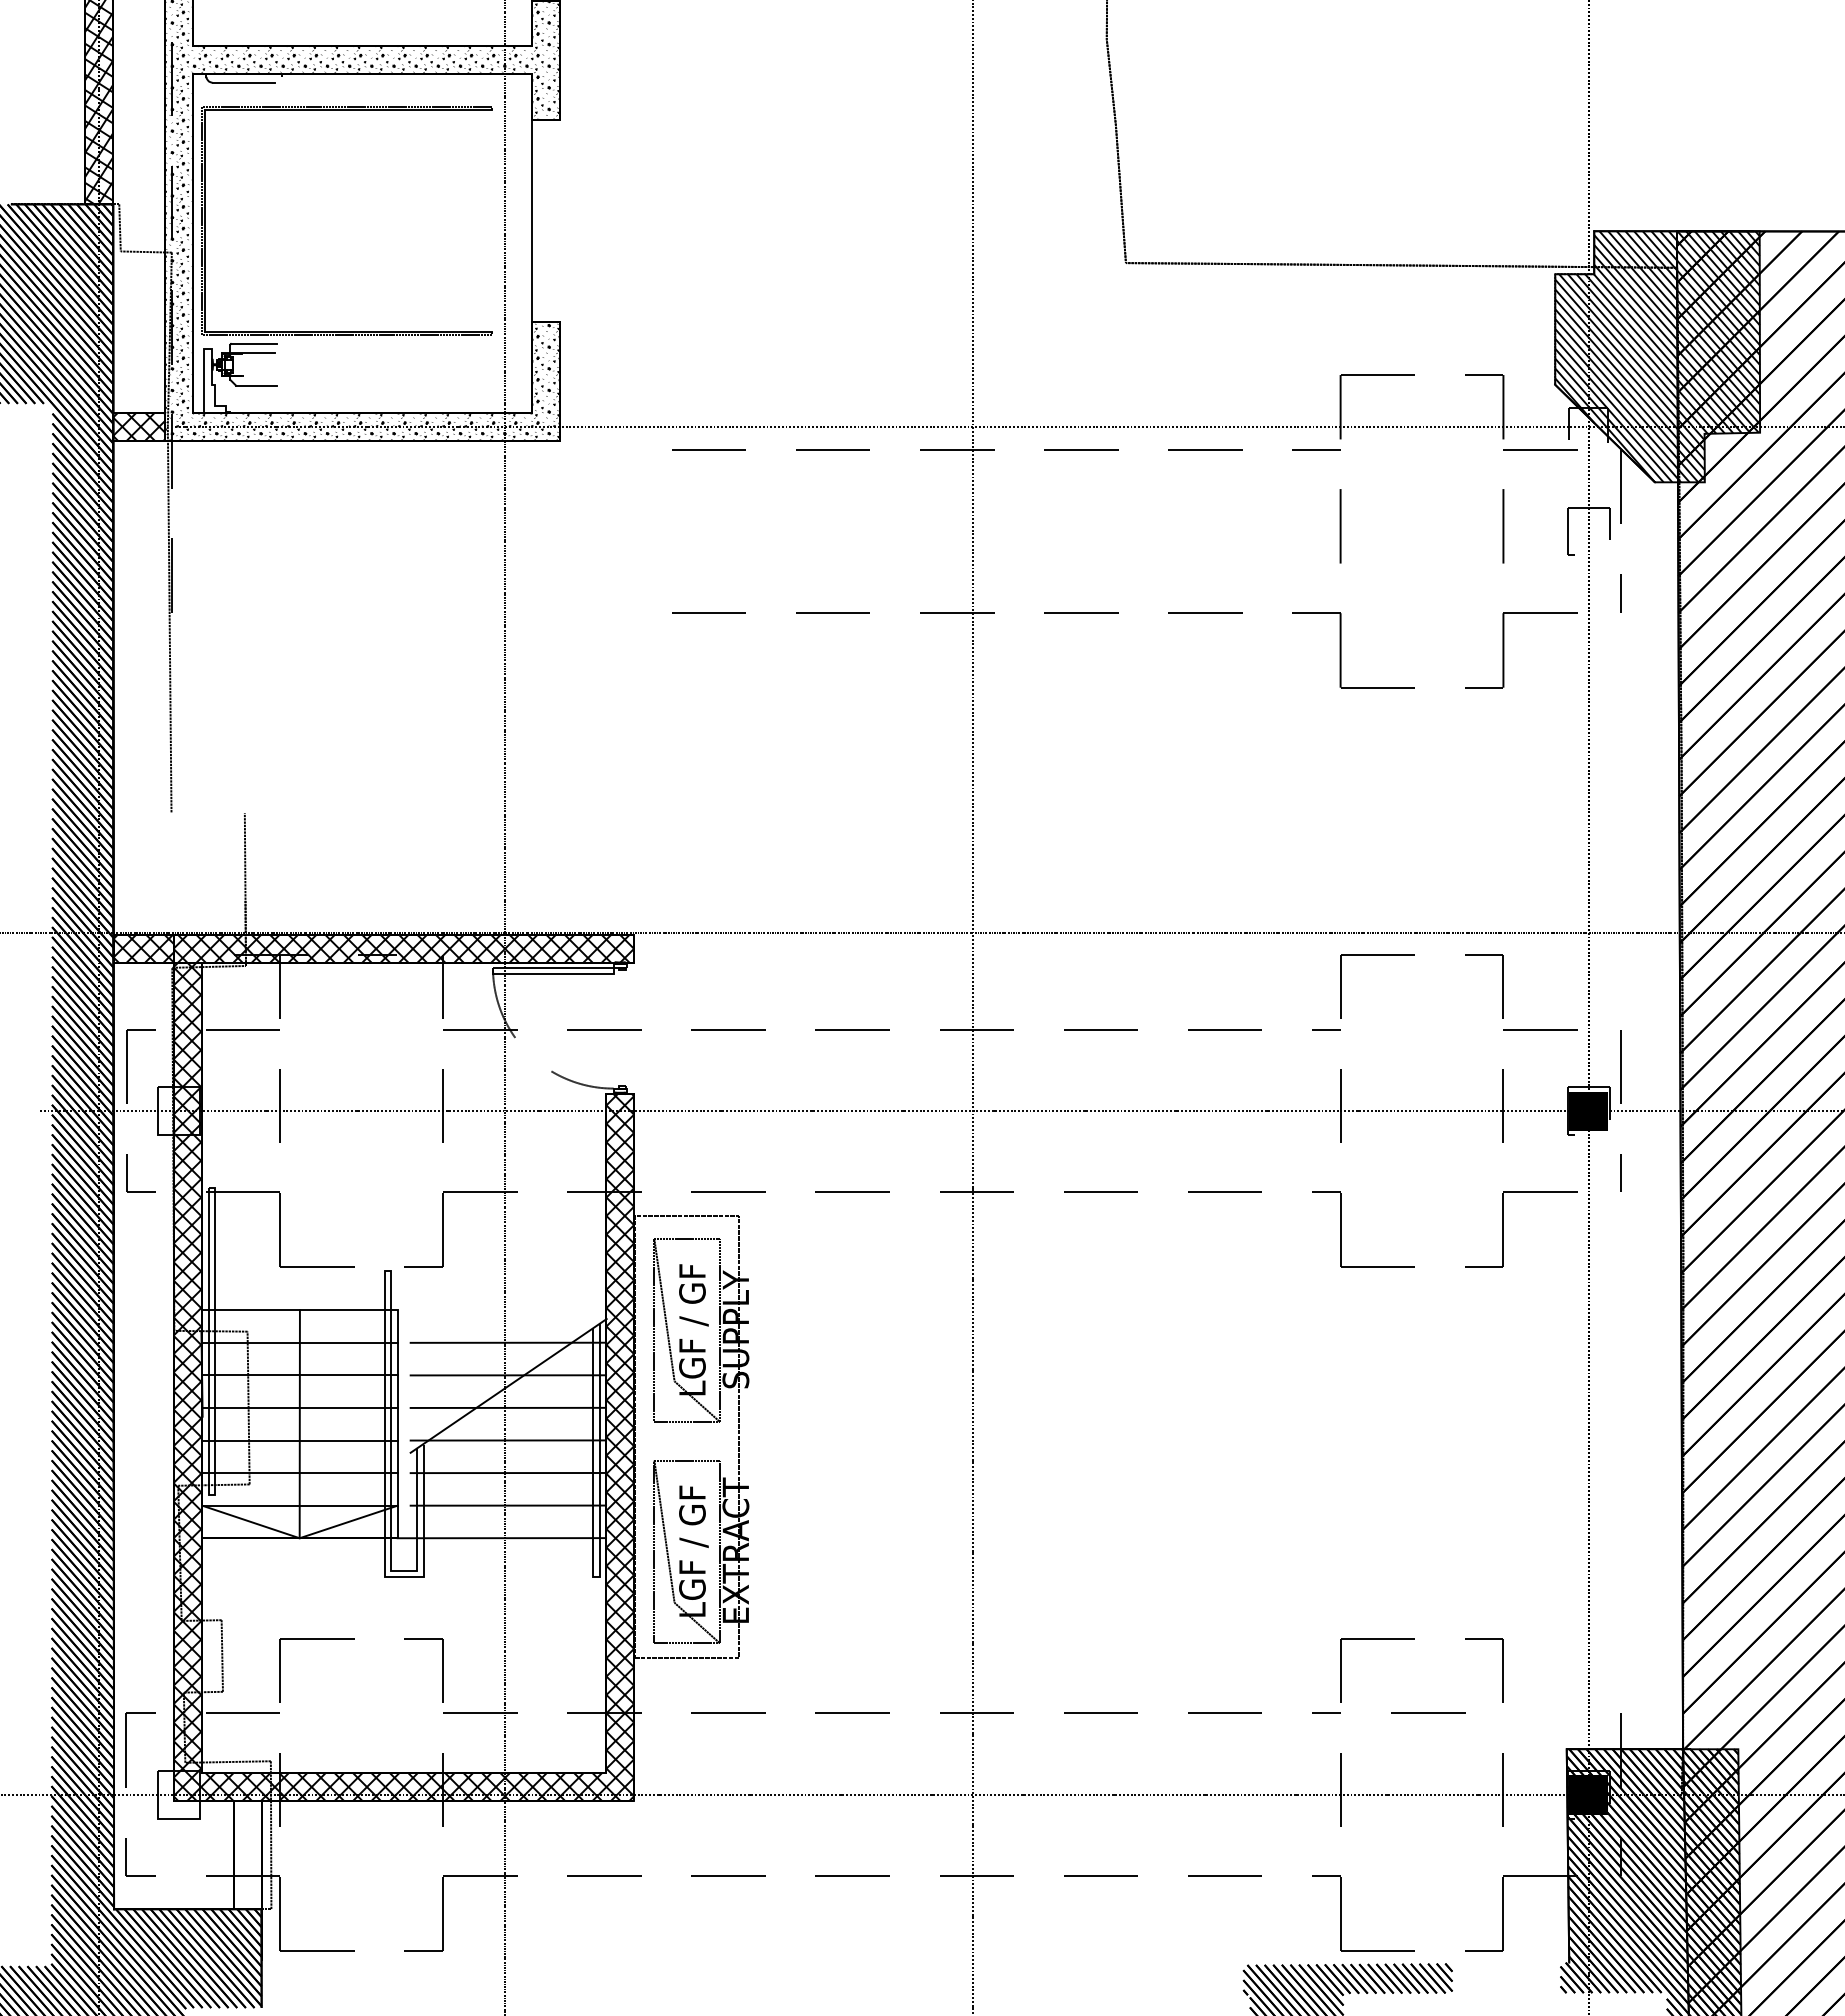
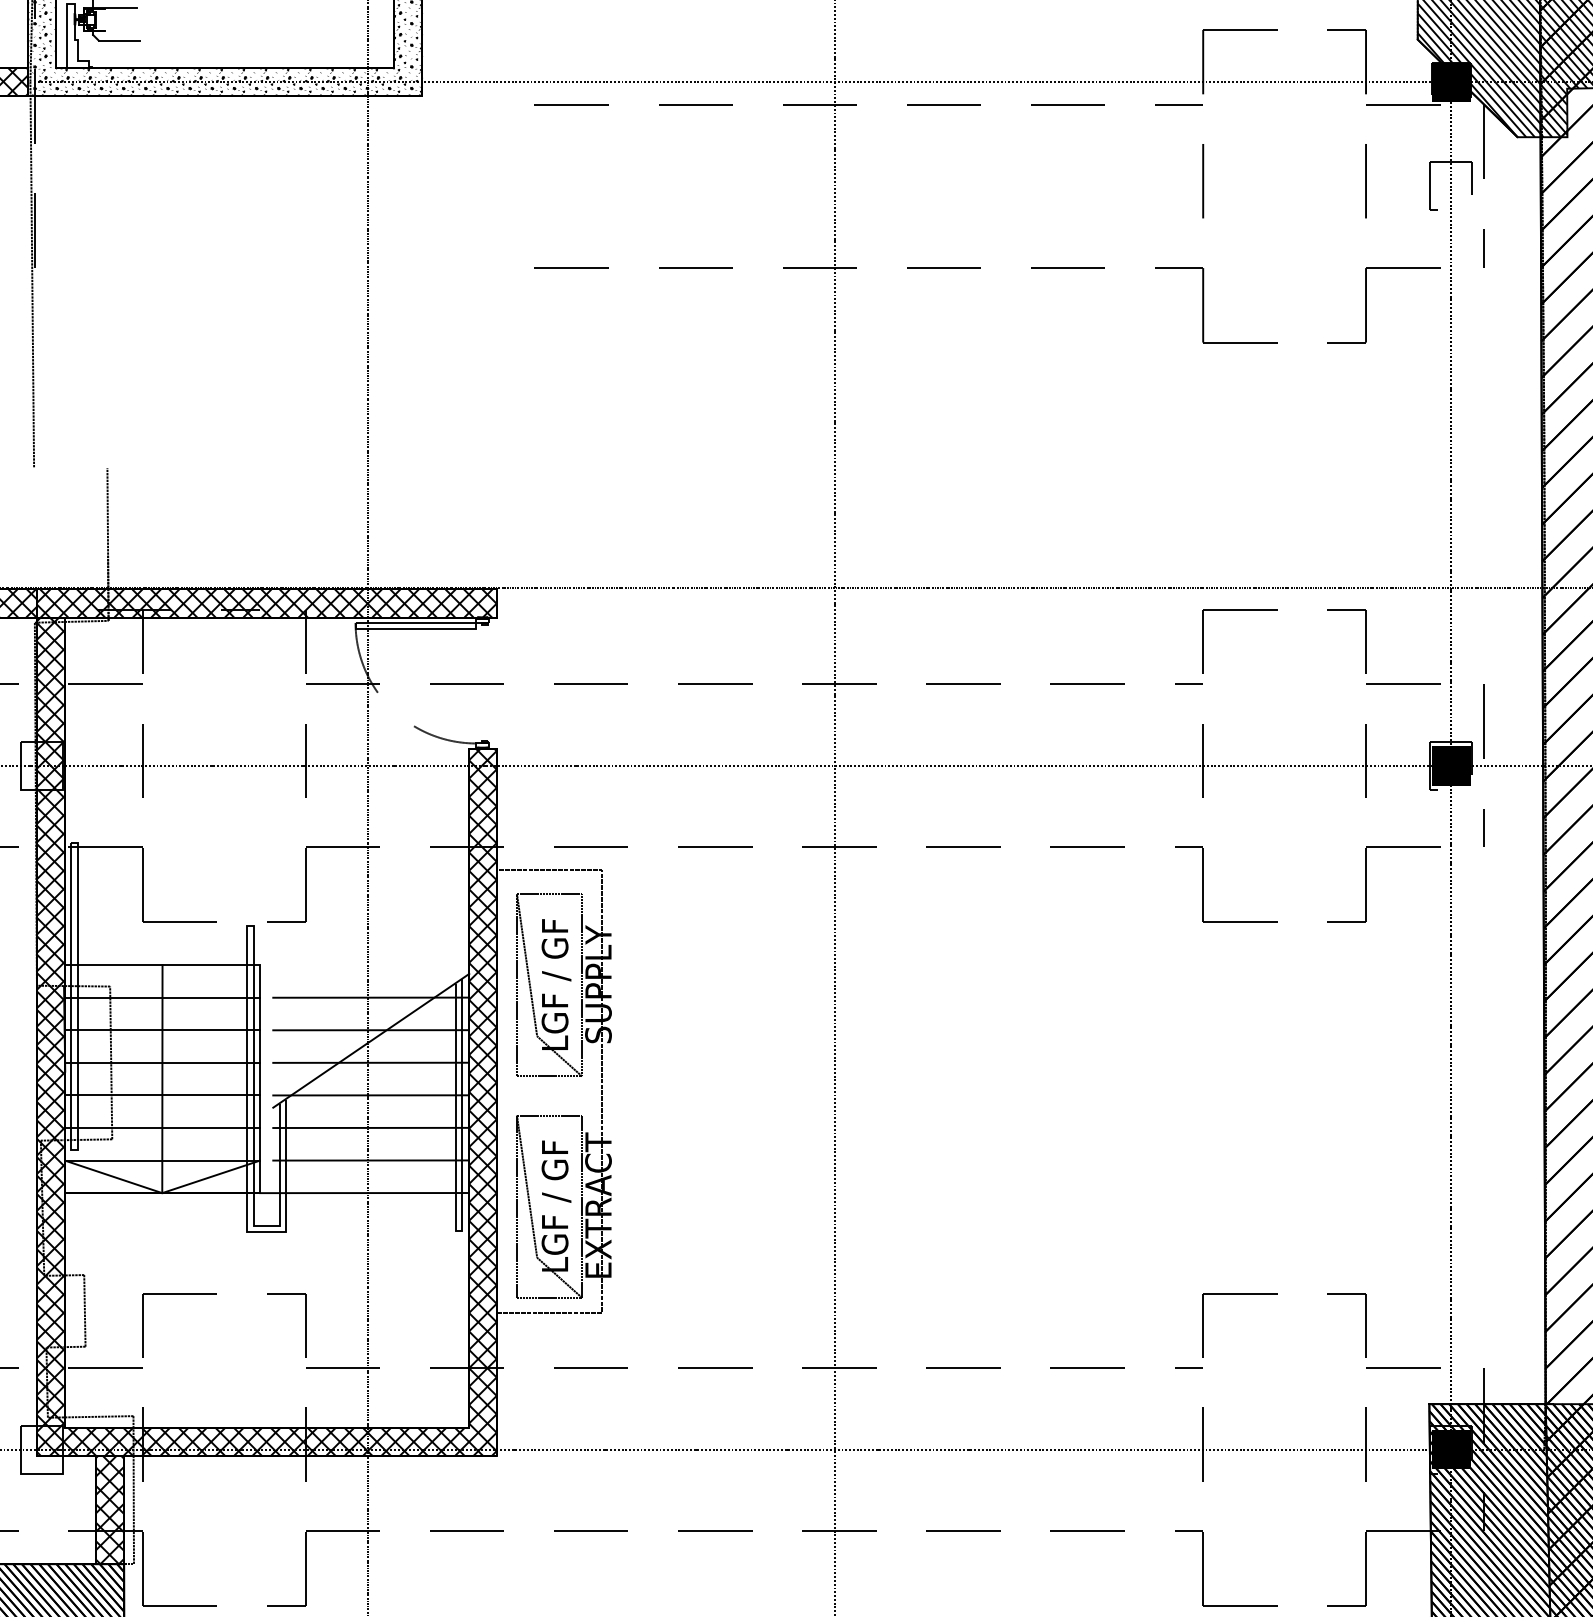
fill: (1588, 426) -> (1451, 81), added
line: (1428, 1712) -> (1403, 1367), moved
hatch: (247, 1854) -> (110, 1509), added

